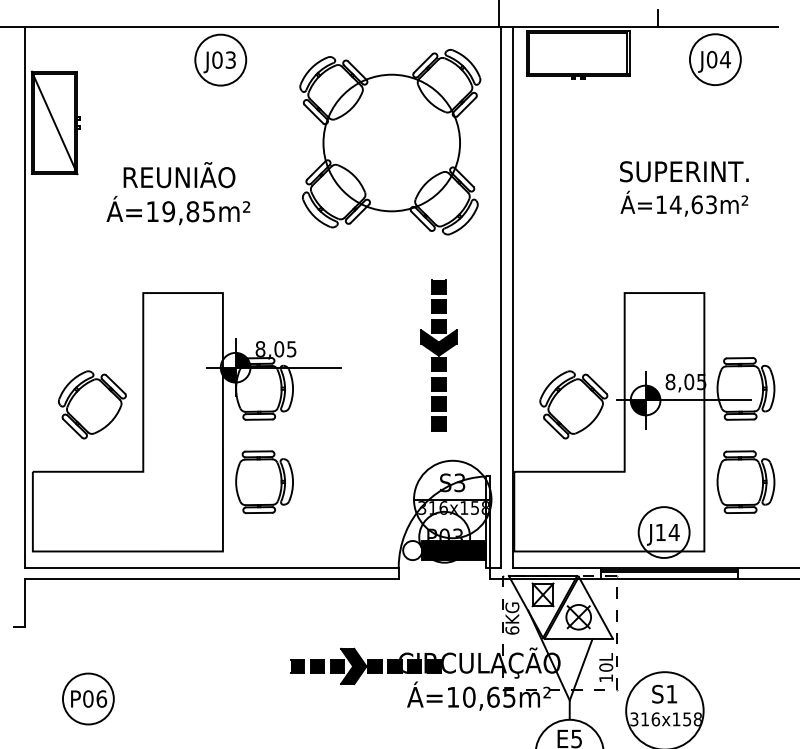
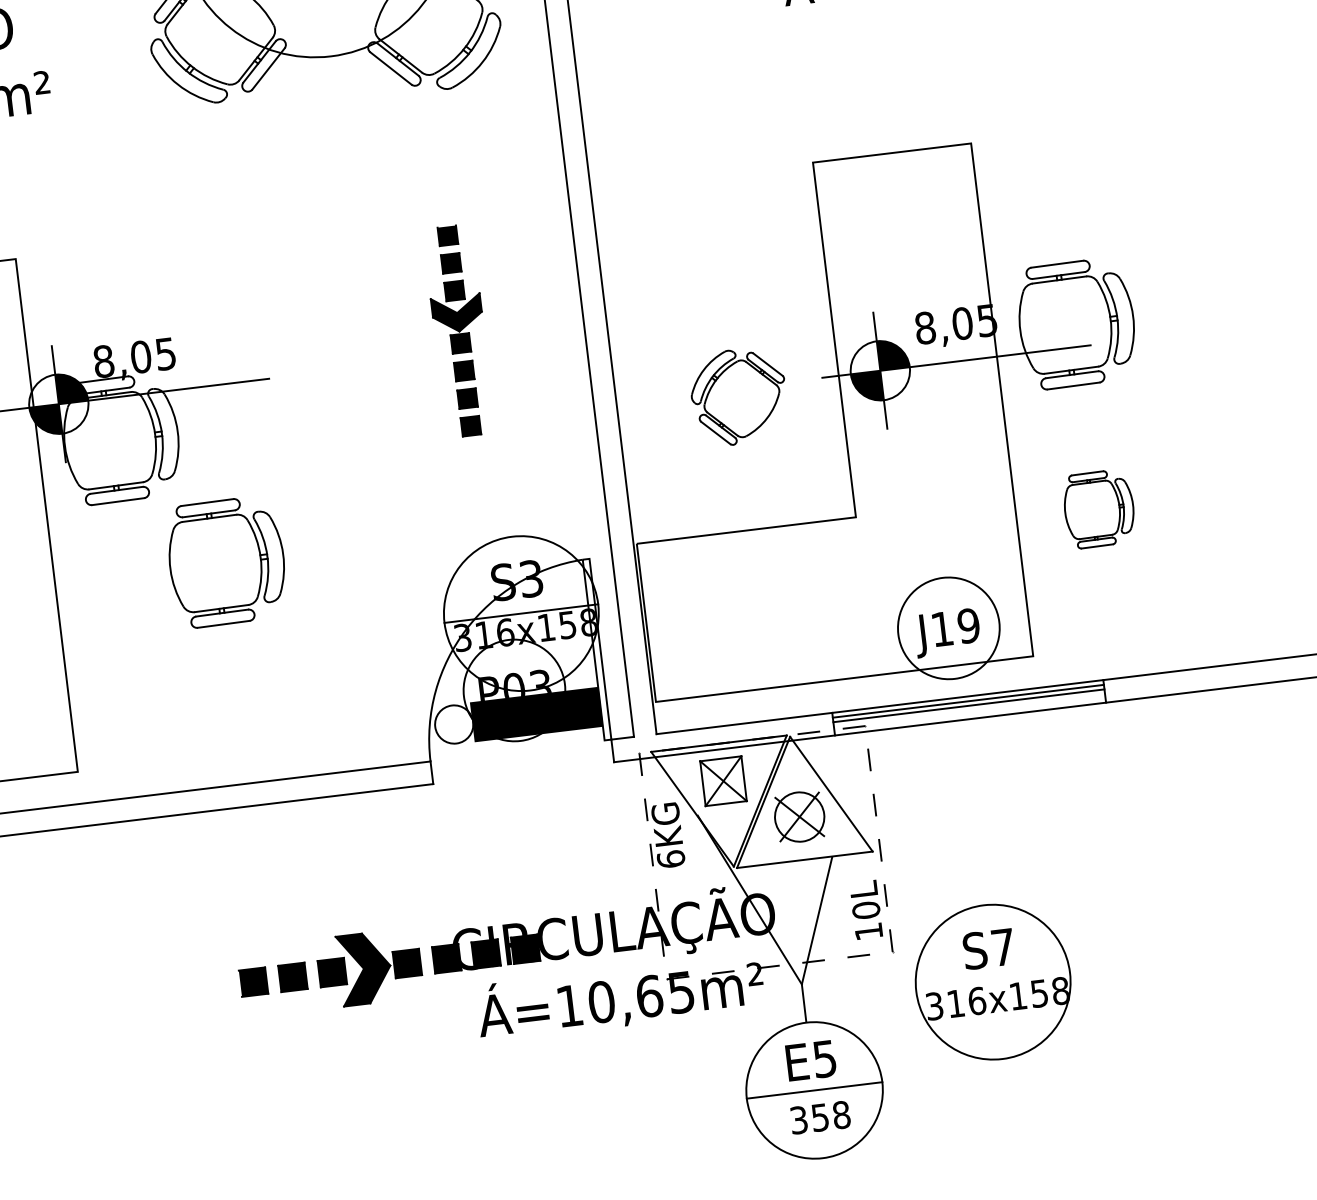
part: (438, 355) -> (458, 331), size x0.7
part: (573, 404) -> (738, 396), size x0.7
part: (264, 481) -> (226, 560), moved
part: (745, 482) -> (1098, 509), size x0.6
text: (673, 532) -> (967, 626), J14 -> J19
text: (671, 694) -> (1002, 948), S1 -> S7

